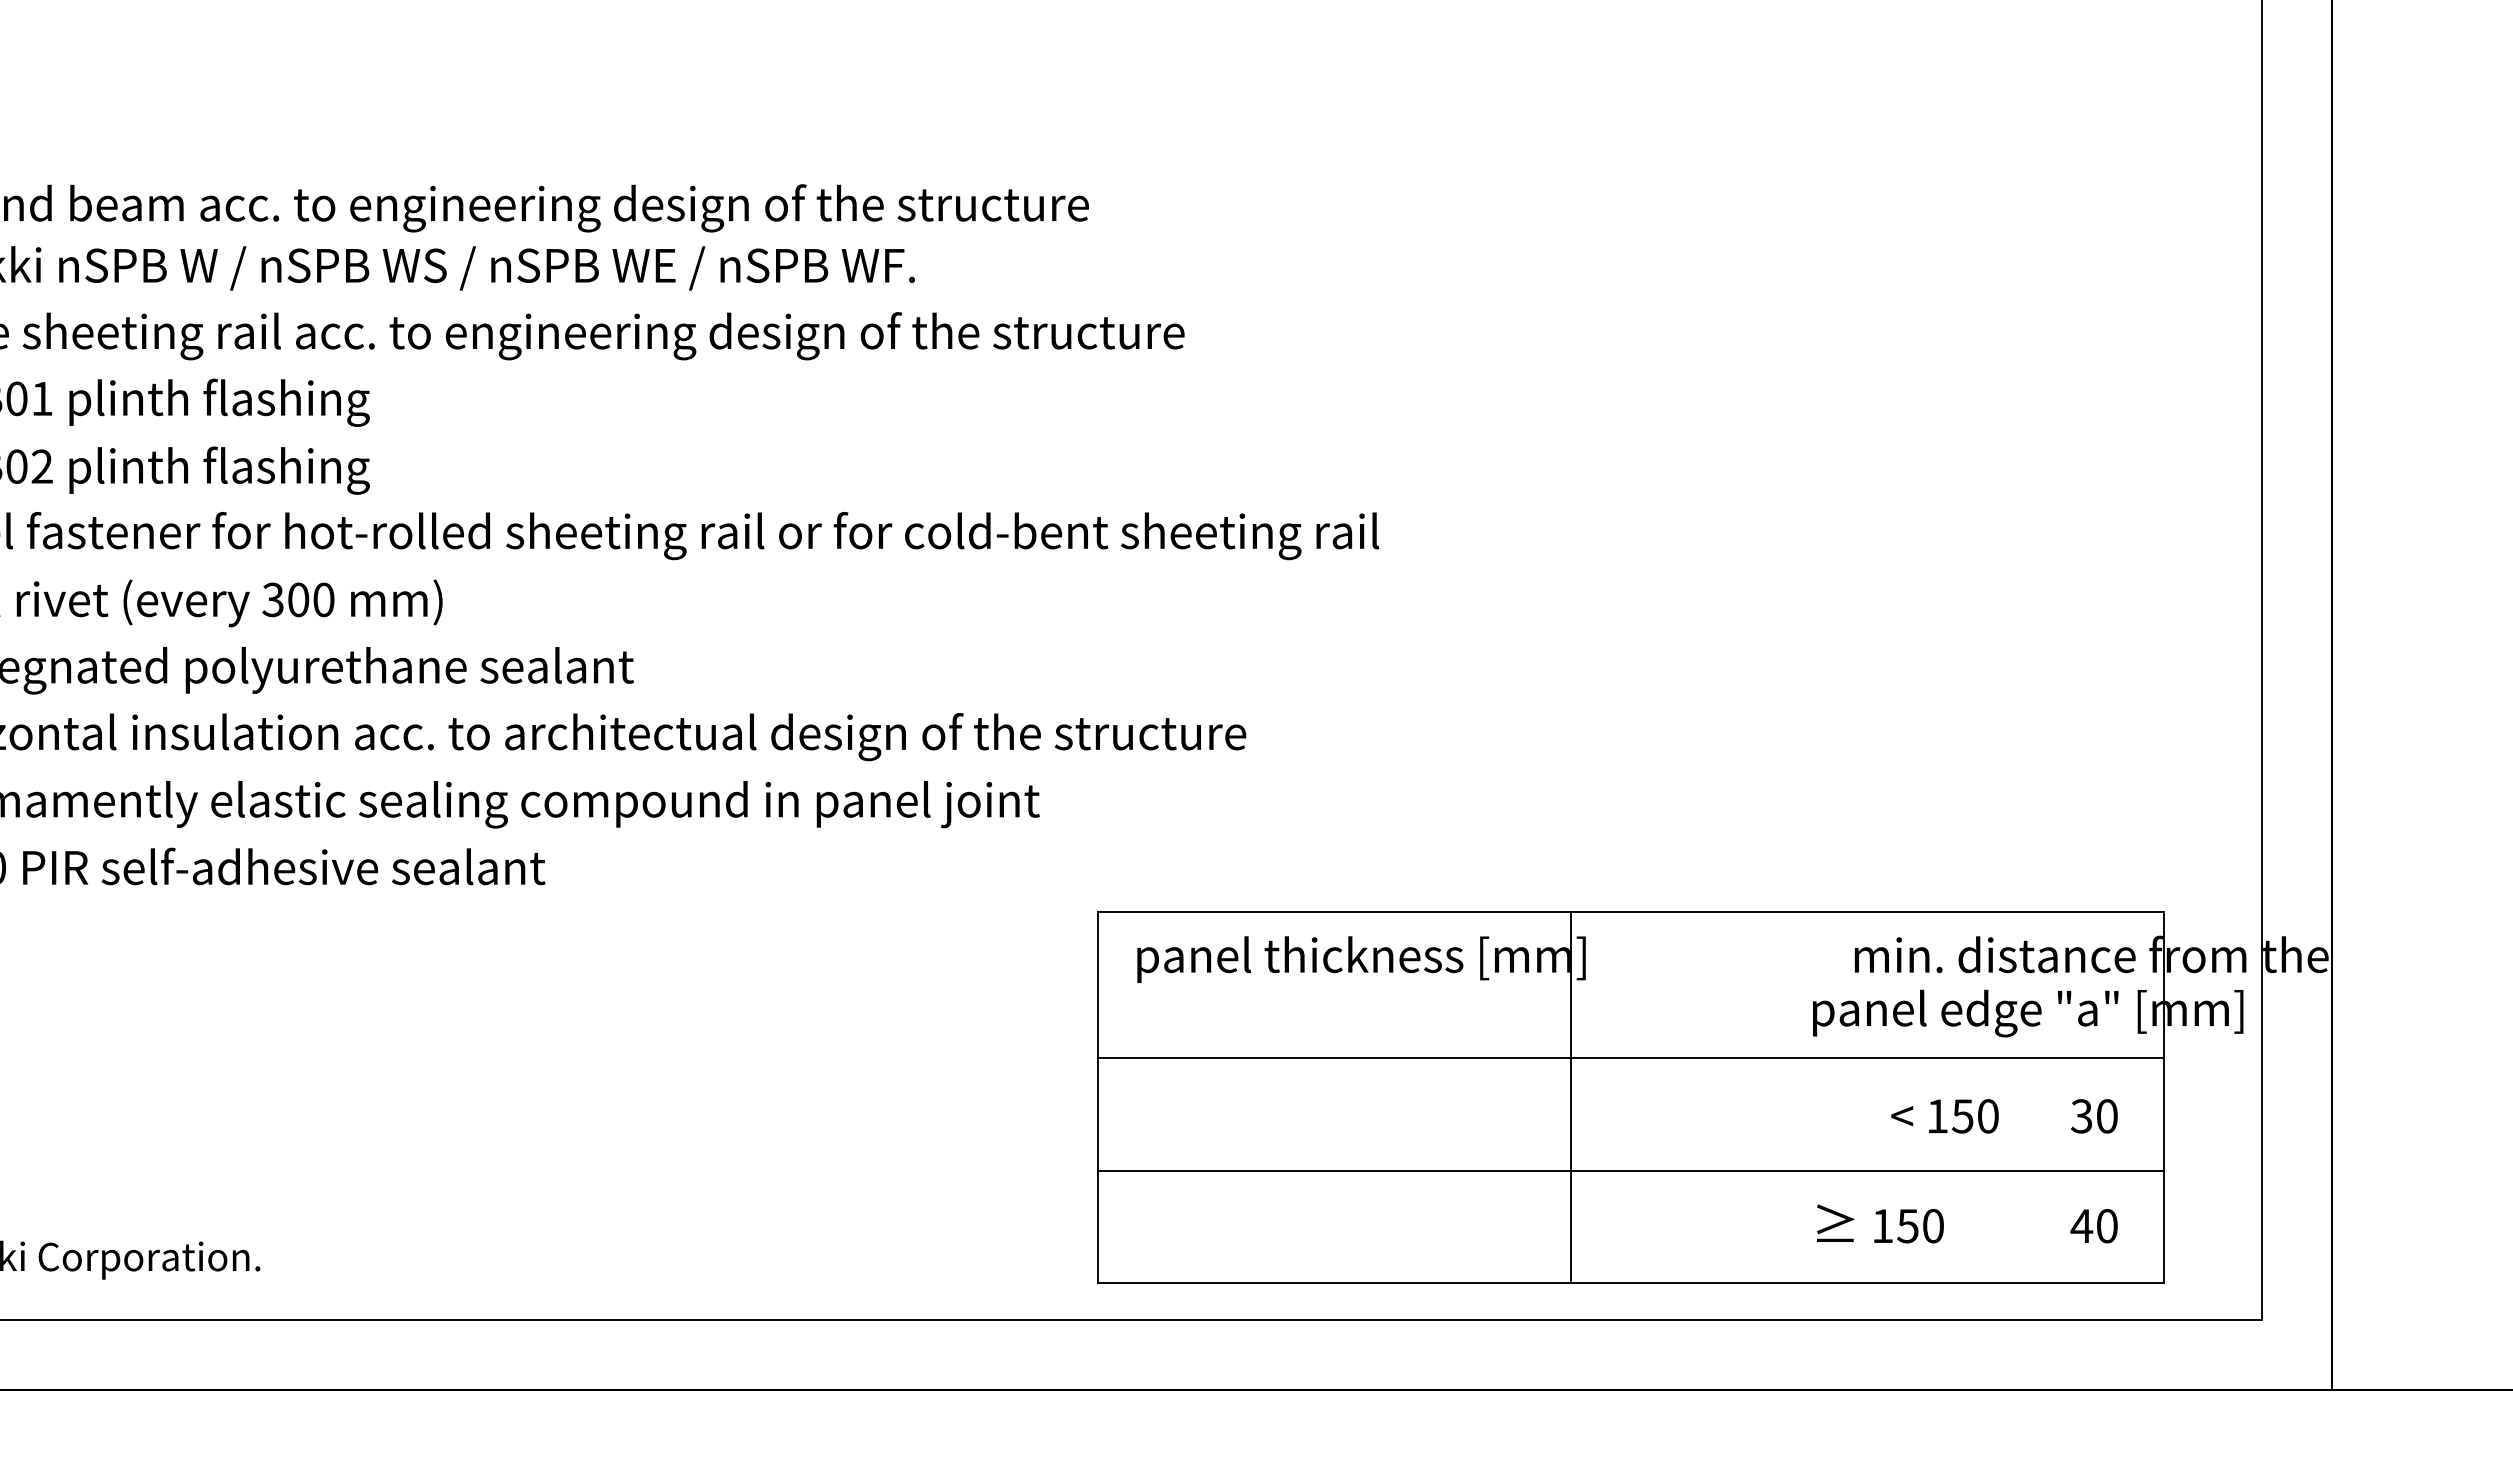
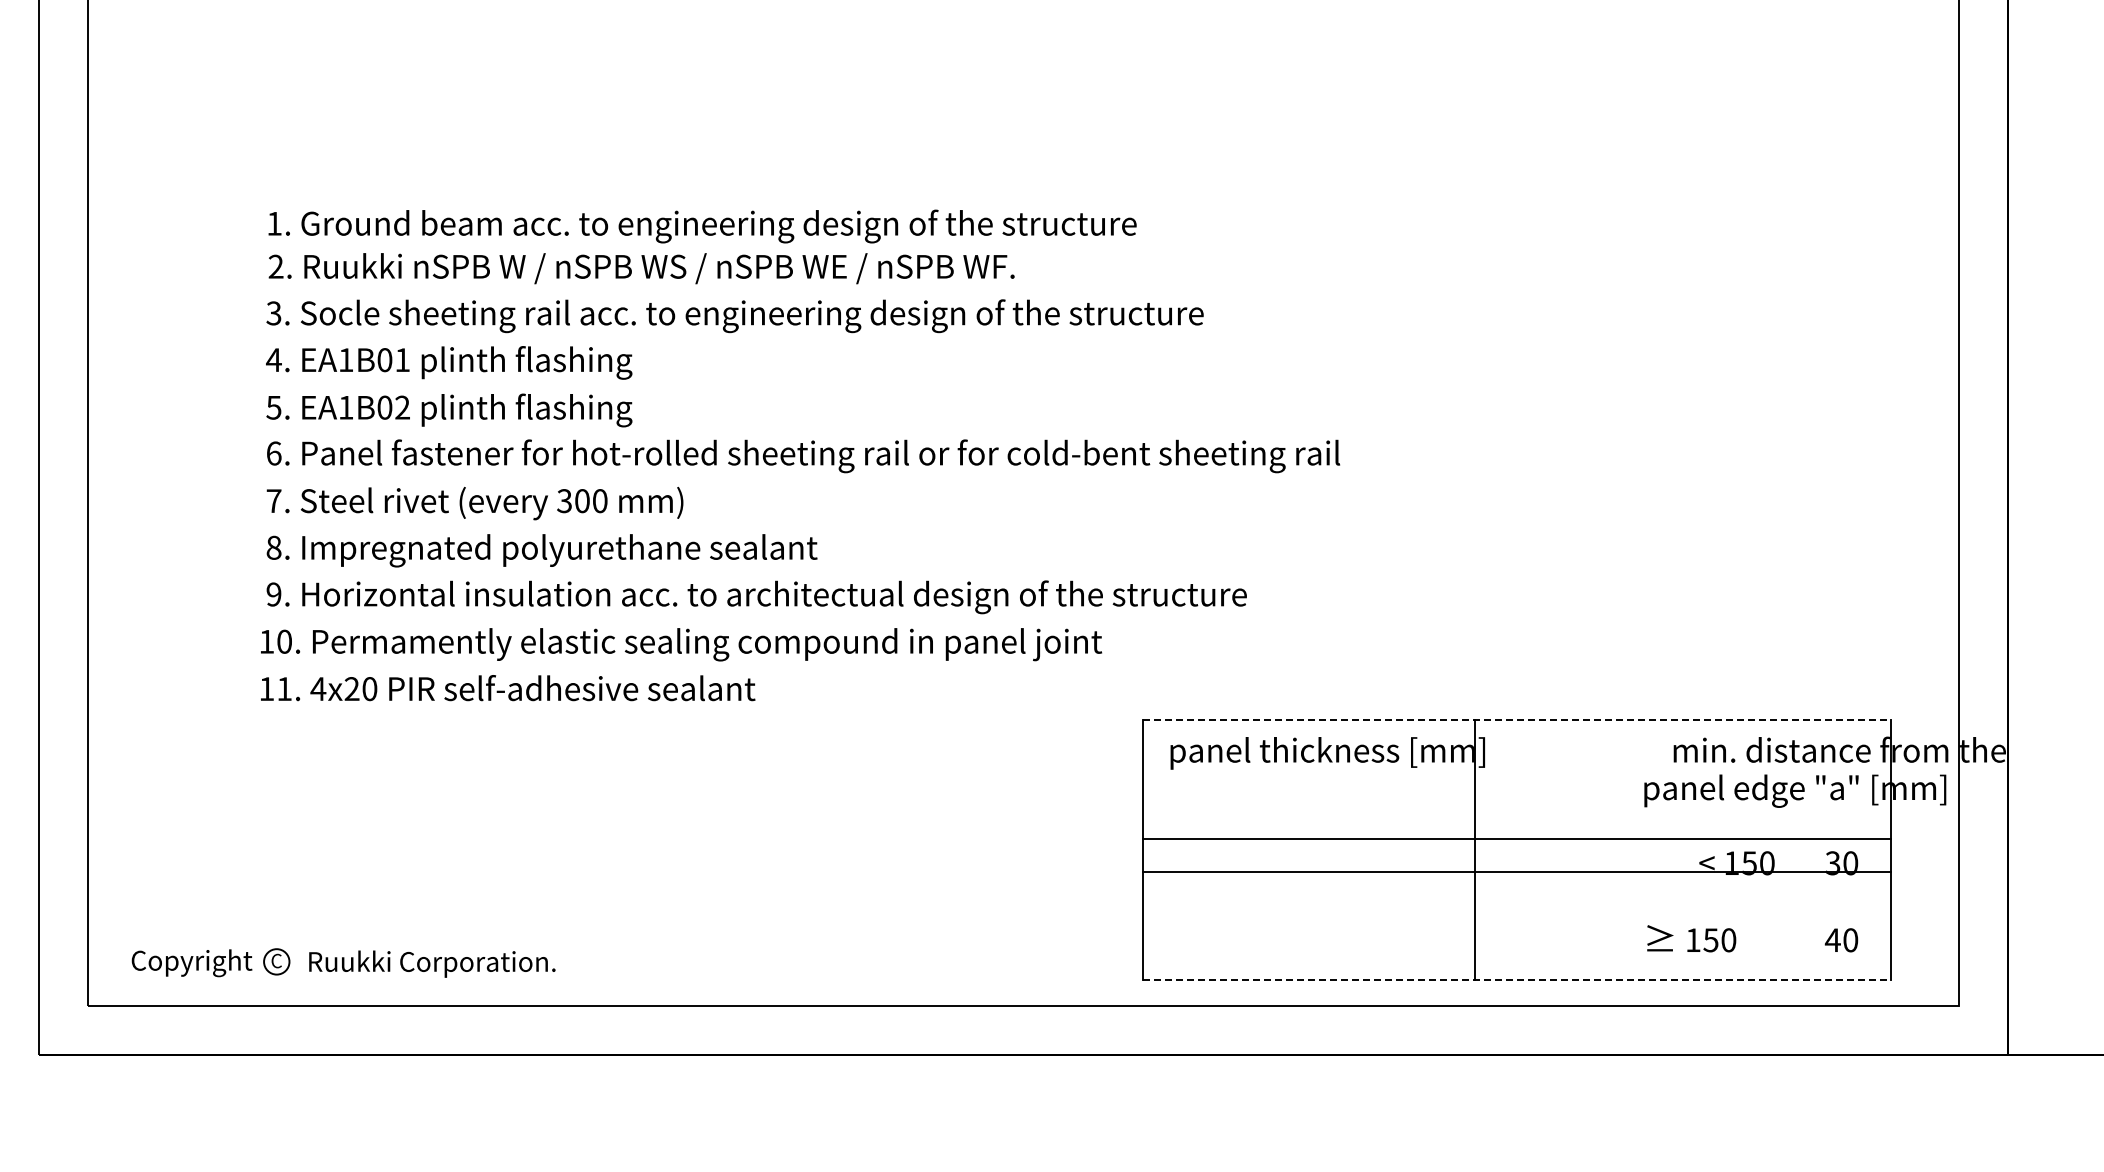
line: (1632, 911) -> (1517, 719), solid -> dashed
line: (1630, 1058) -> (1516, 872), moved
line: (1630, 1170) -> (1516, 839), moved
line: (1632, 1283) -> (1517, 980), solid -> dashed

